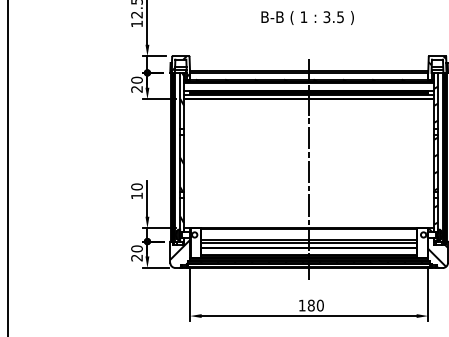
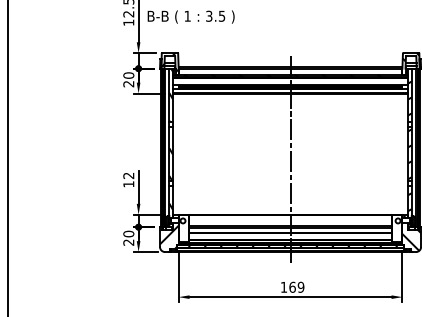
text: (306, 17) -> (190, 16), moved
text: (136, 186) -> (128, 175), 10 -> 12
text: (315, 304) -> (296, 286), 180 -> 169

